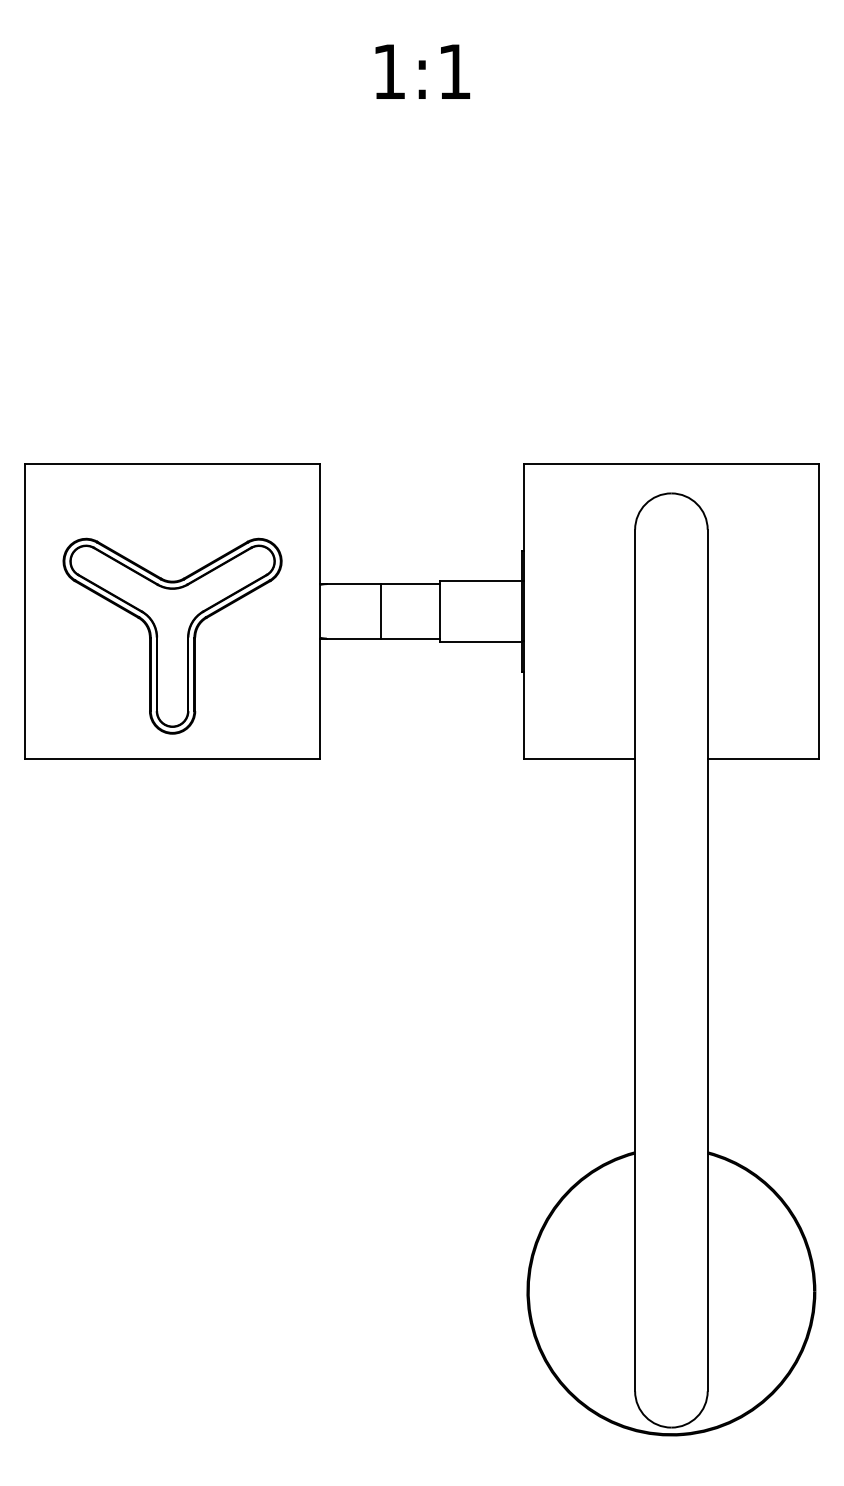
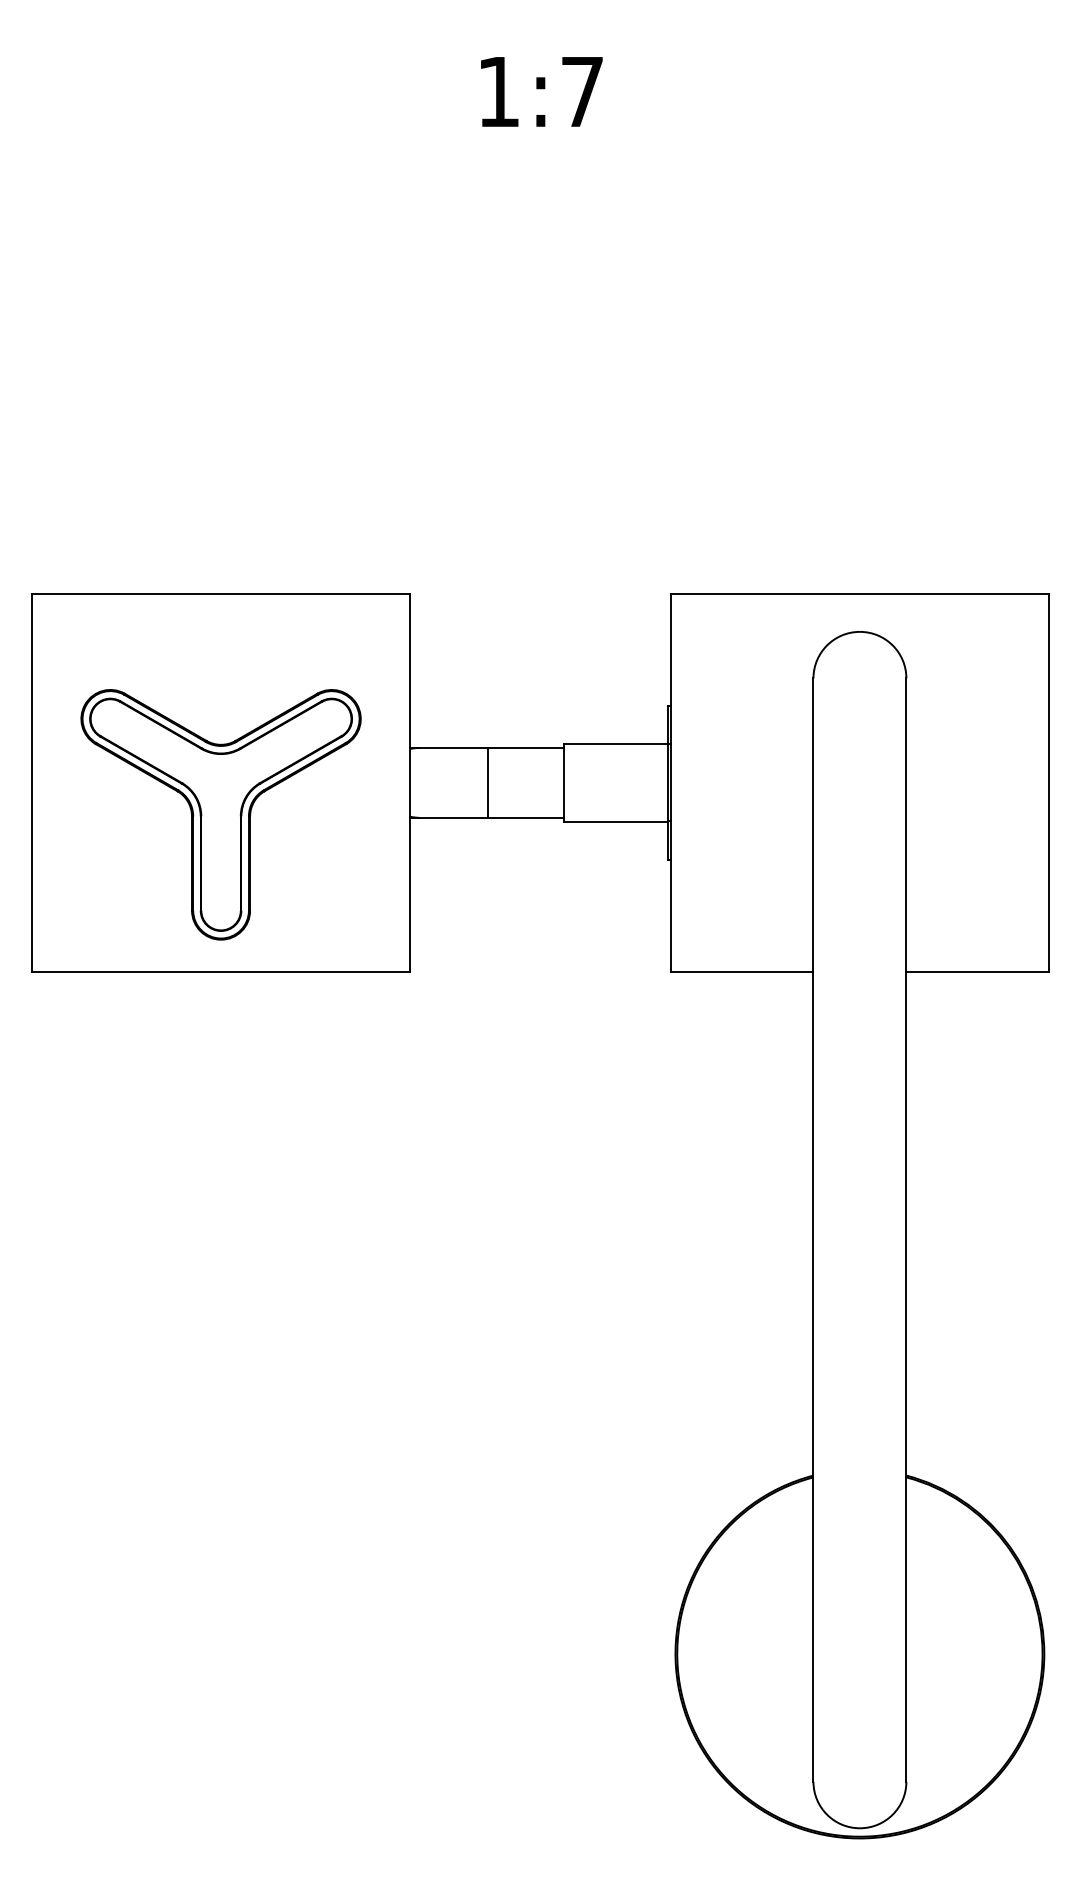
text: (454, 71) -> (582, 91), 1:1 -> 1:7

